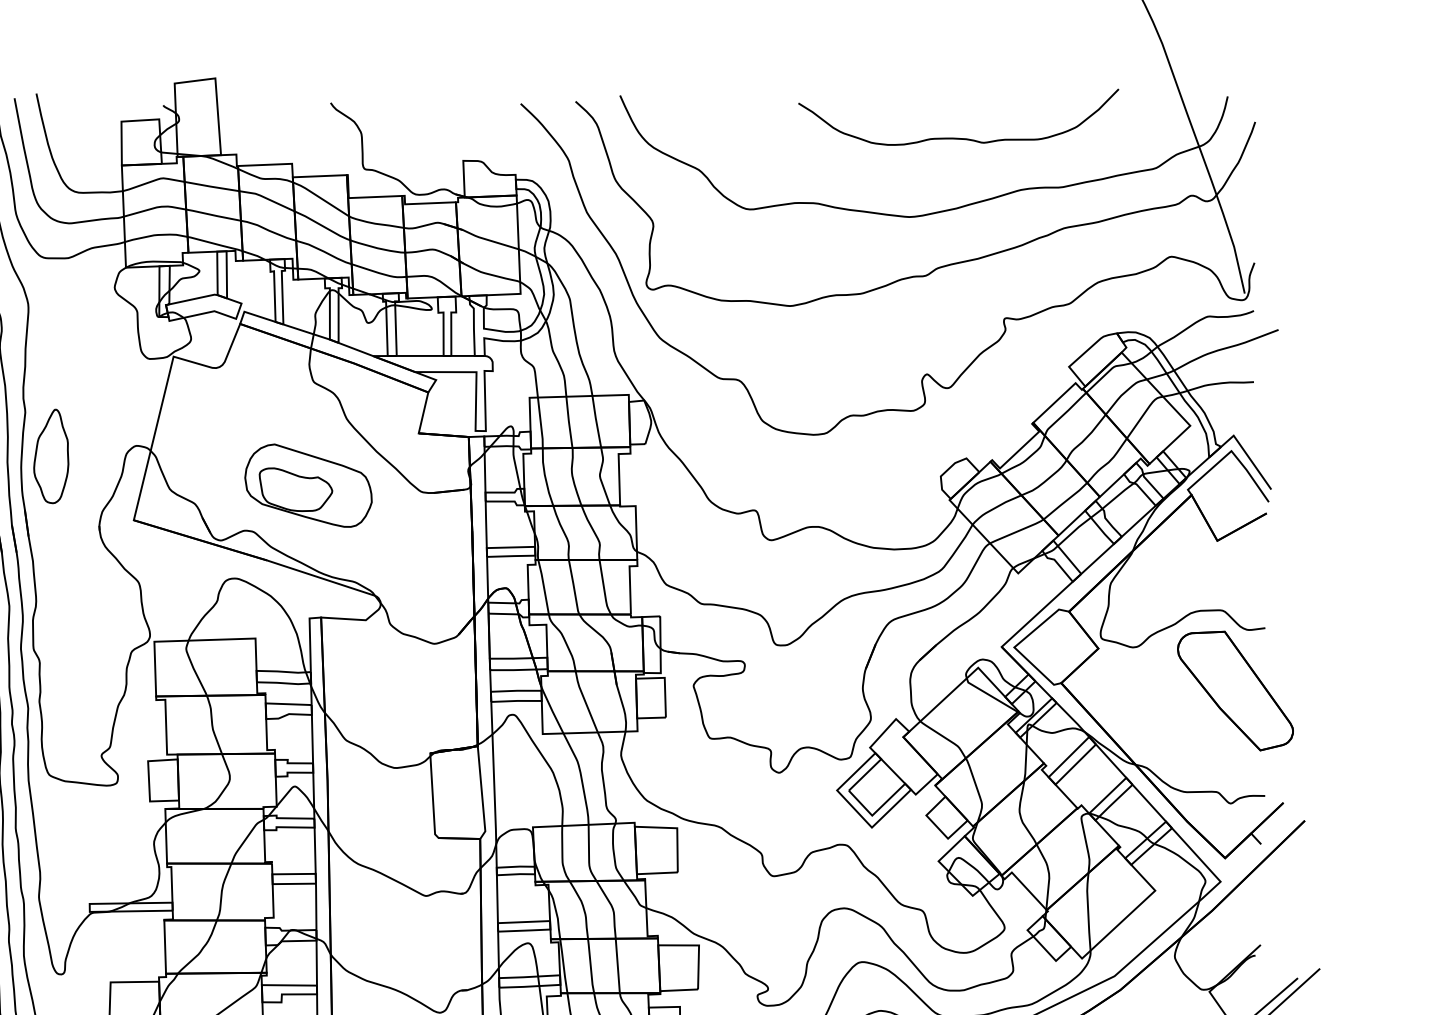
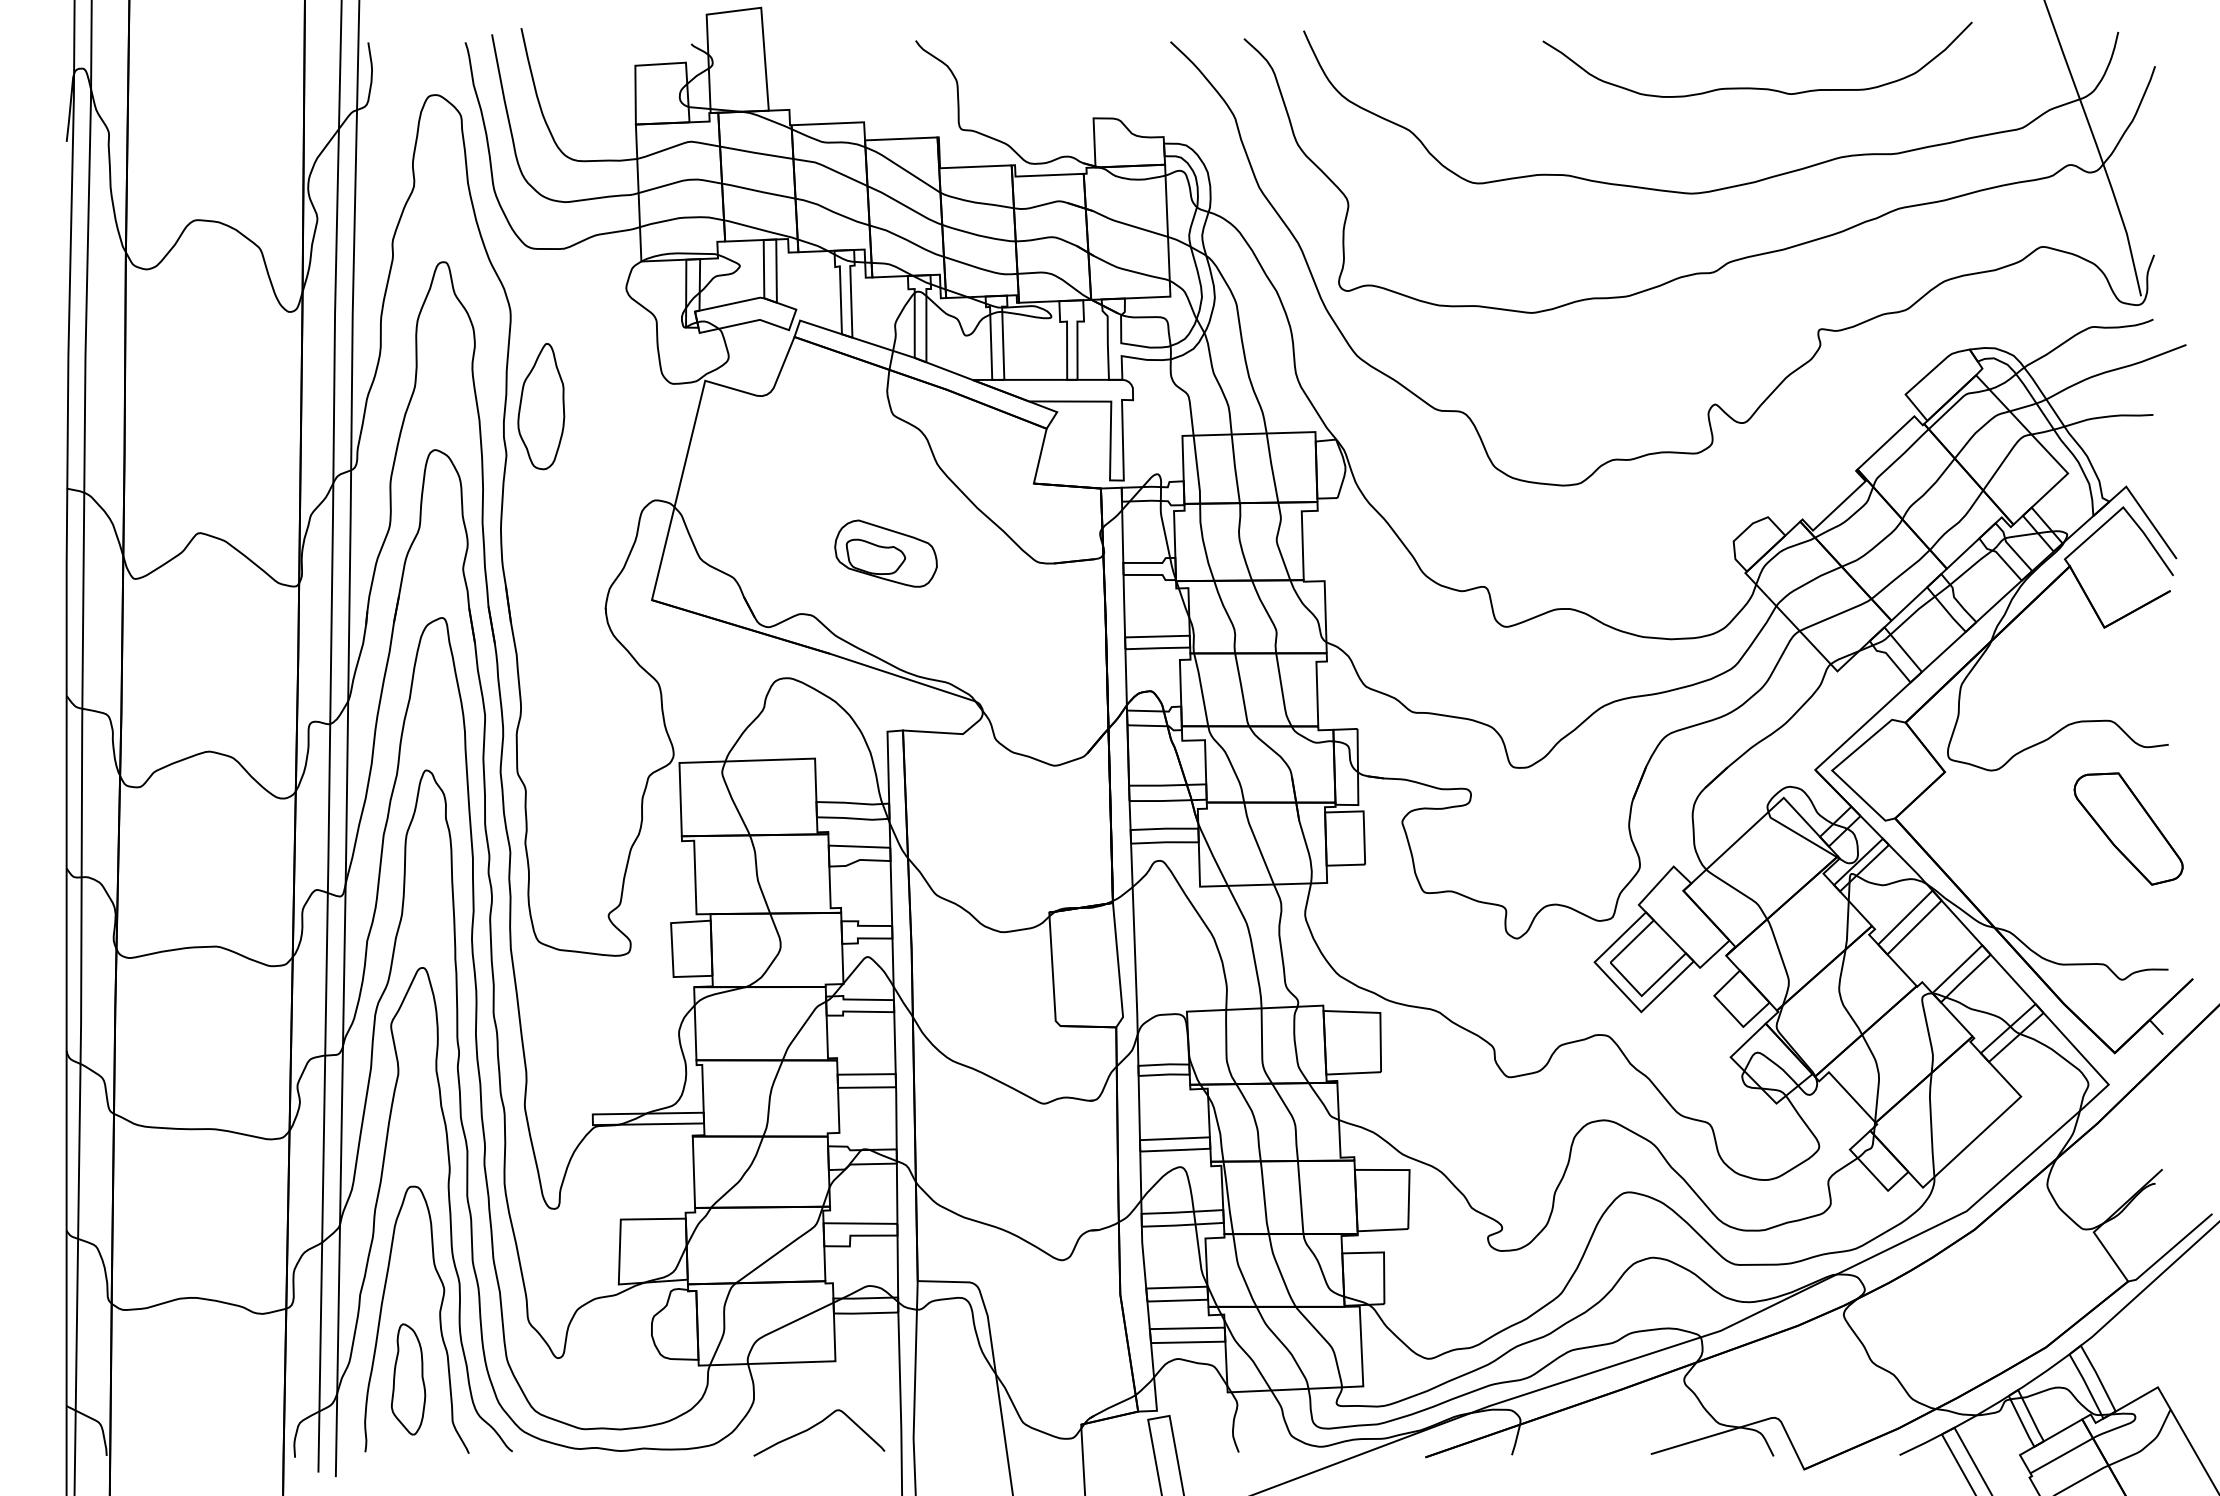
part: (51, 456) -> (541, 406), moved
part: (308, 485) -> (885, 553), size x0.6
part: (1235, 690) -> (2128, 828), size x0.7

